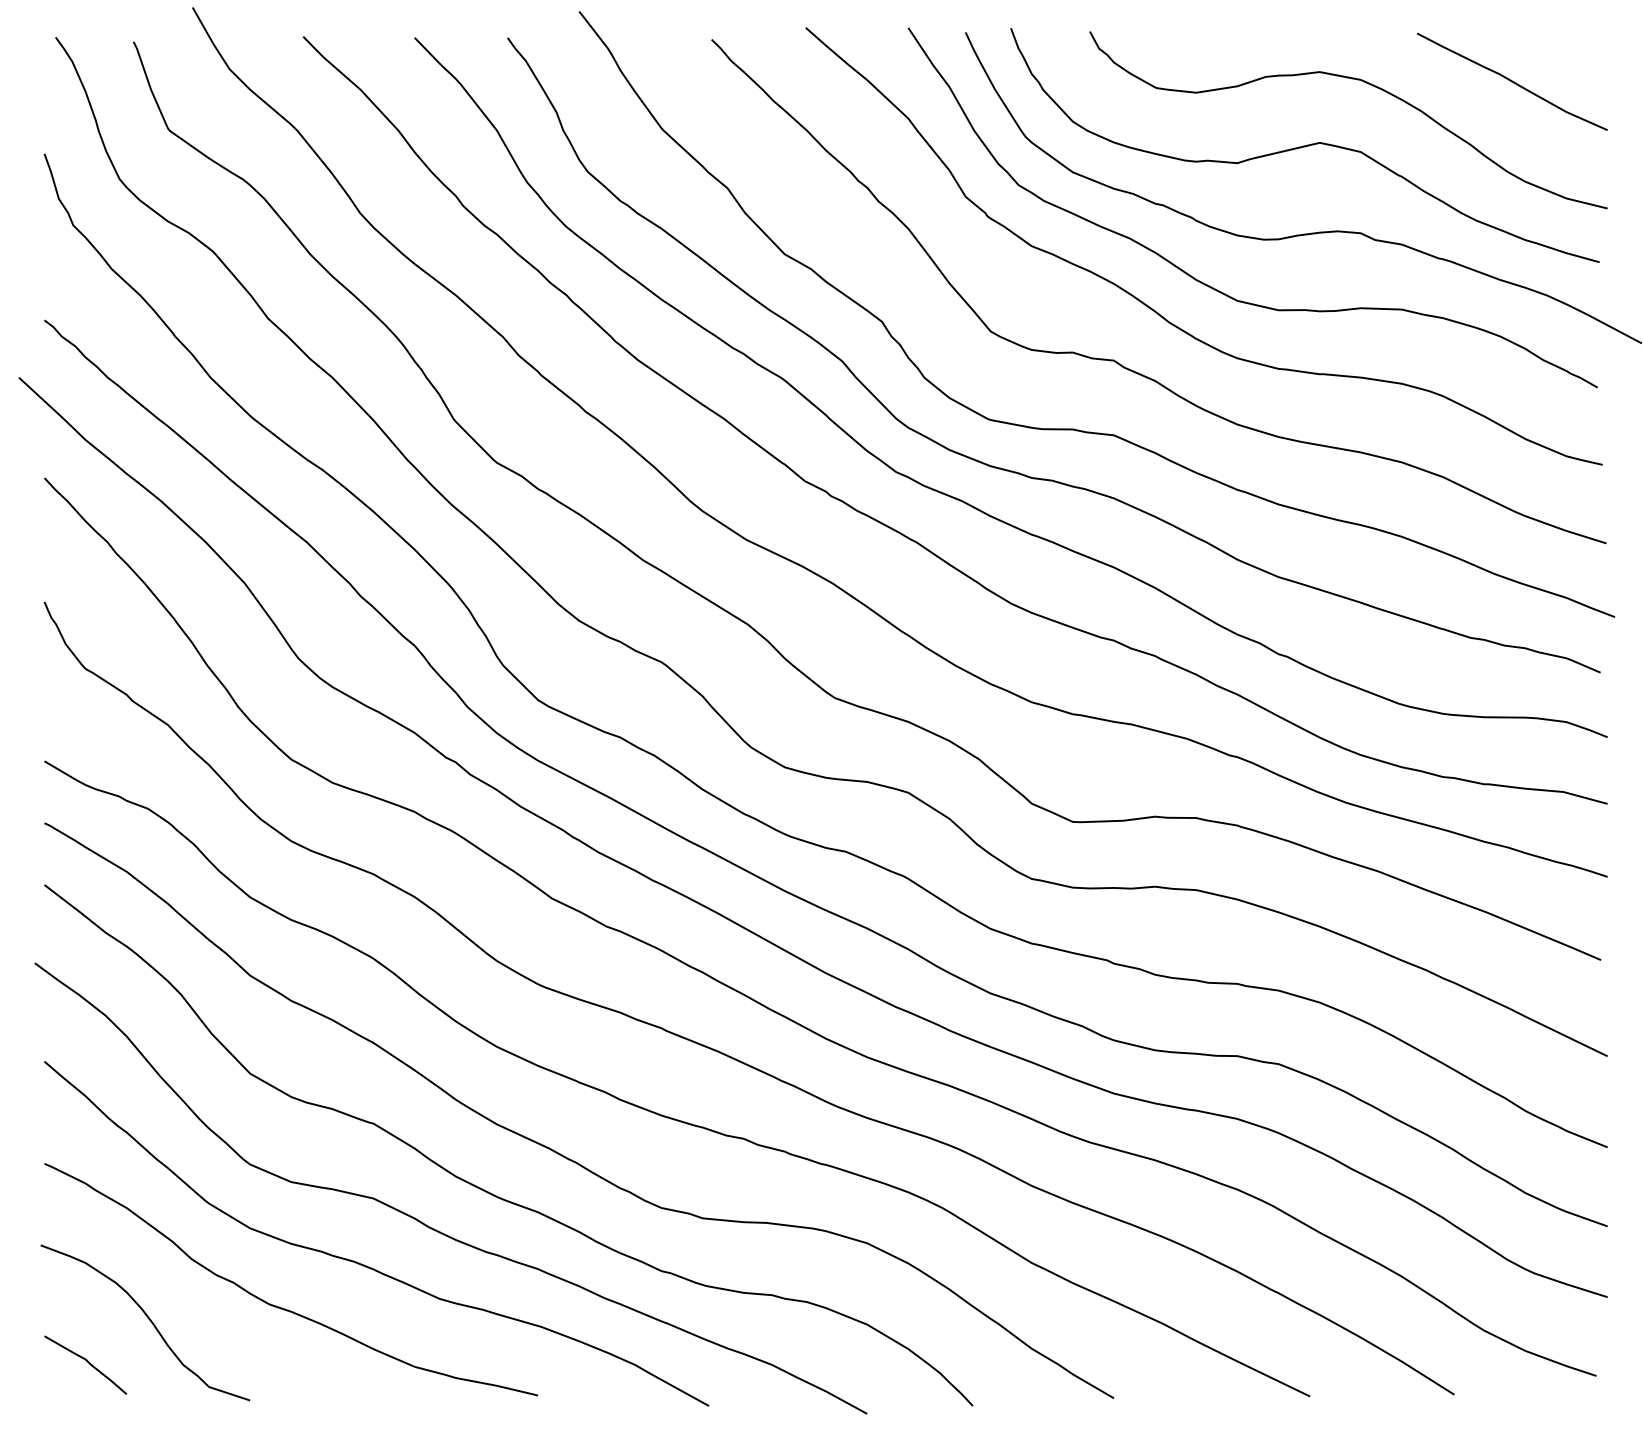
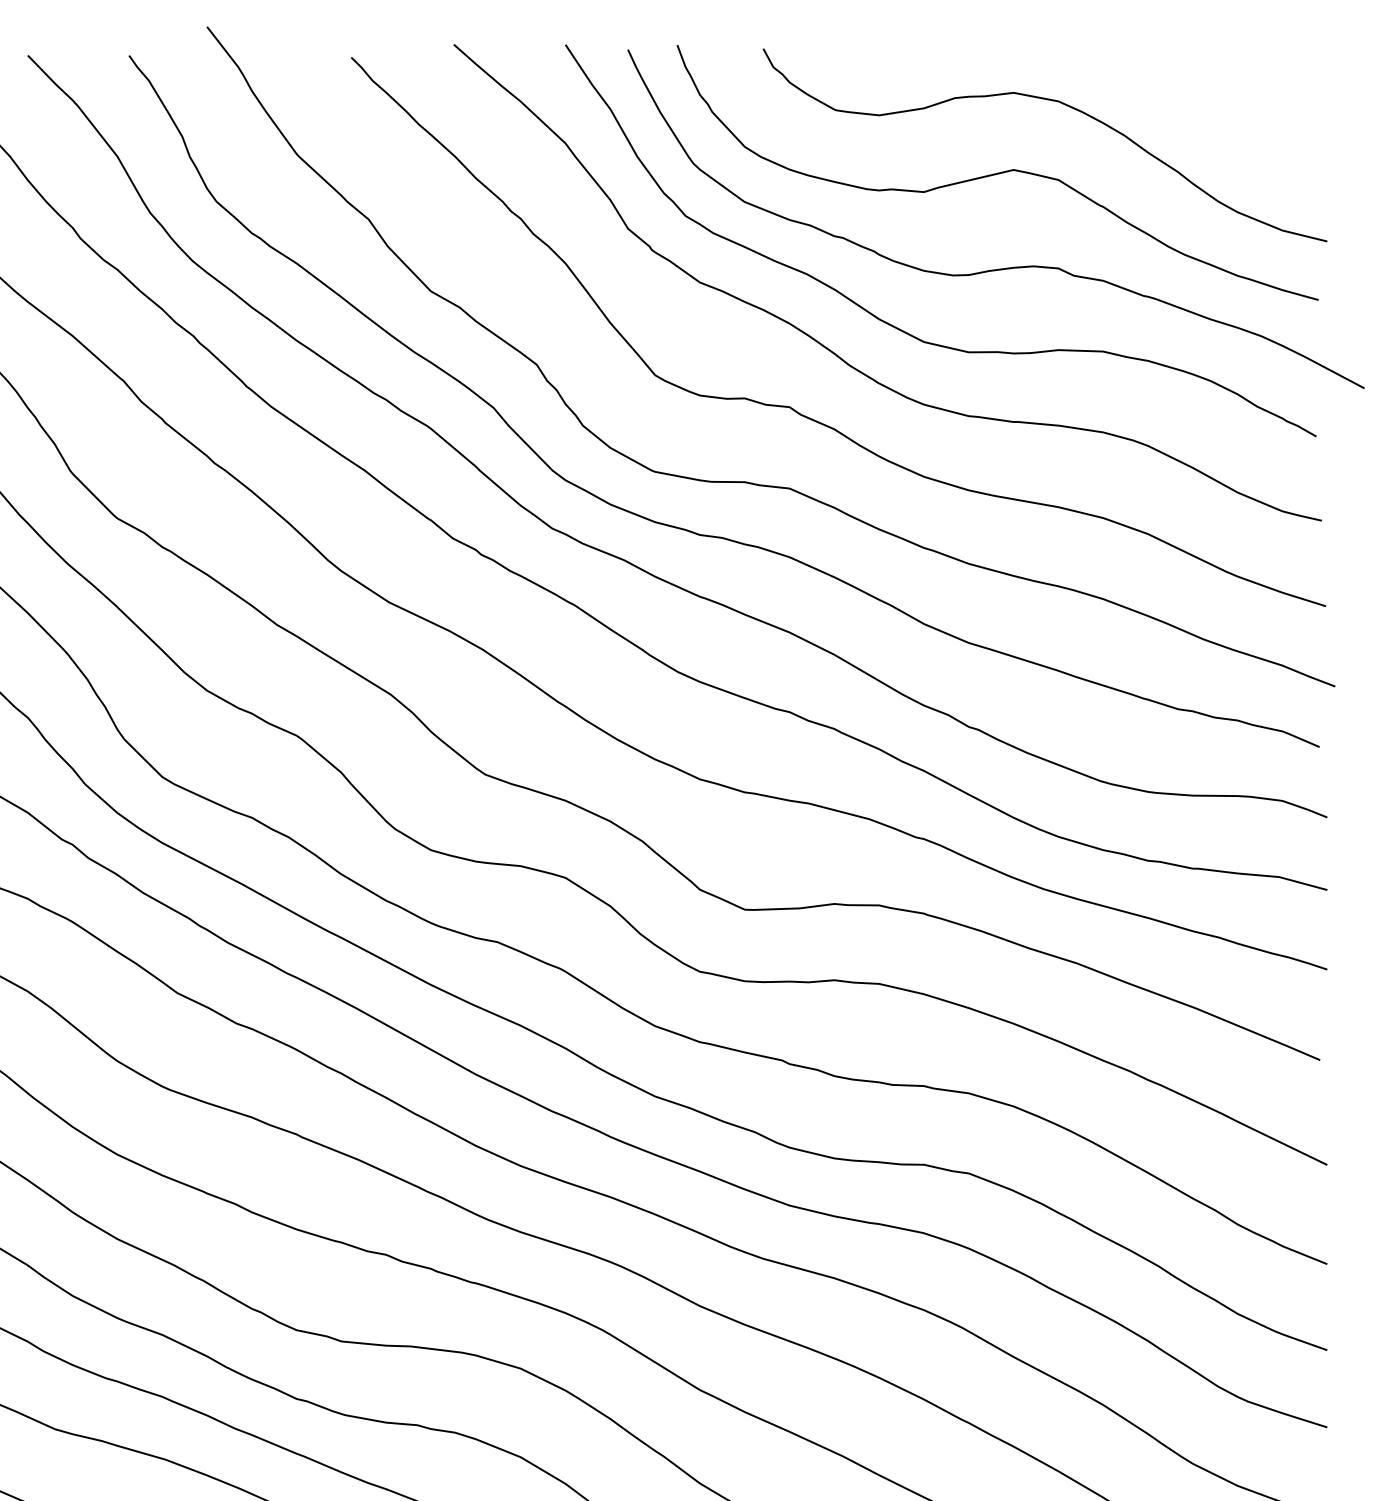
curve: (1512, 81) -> (1223, 103), removed

